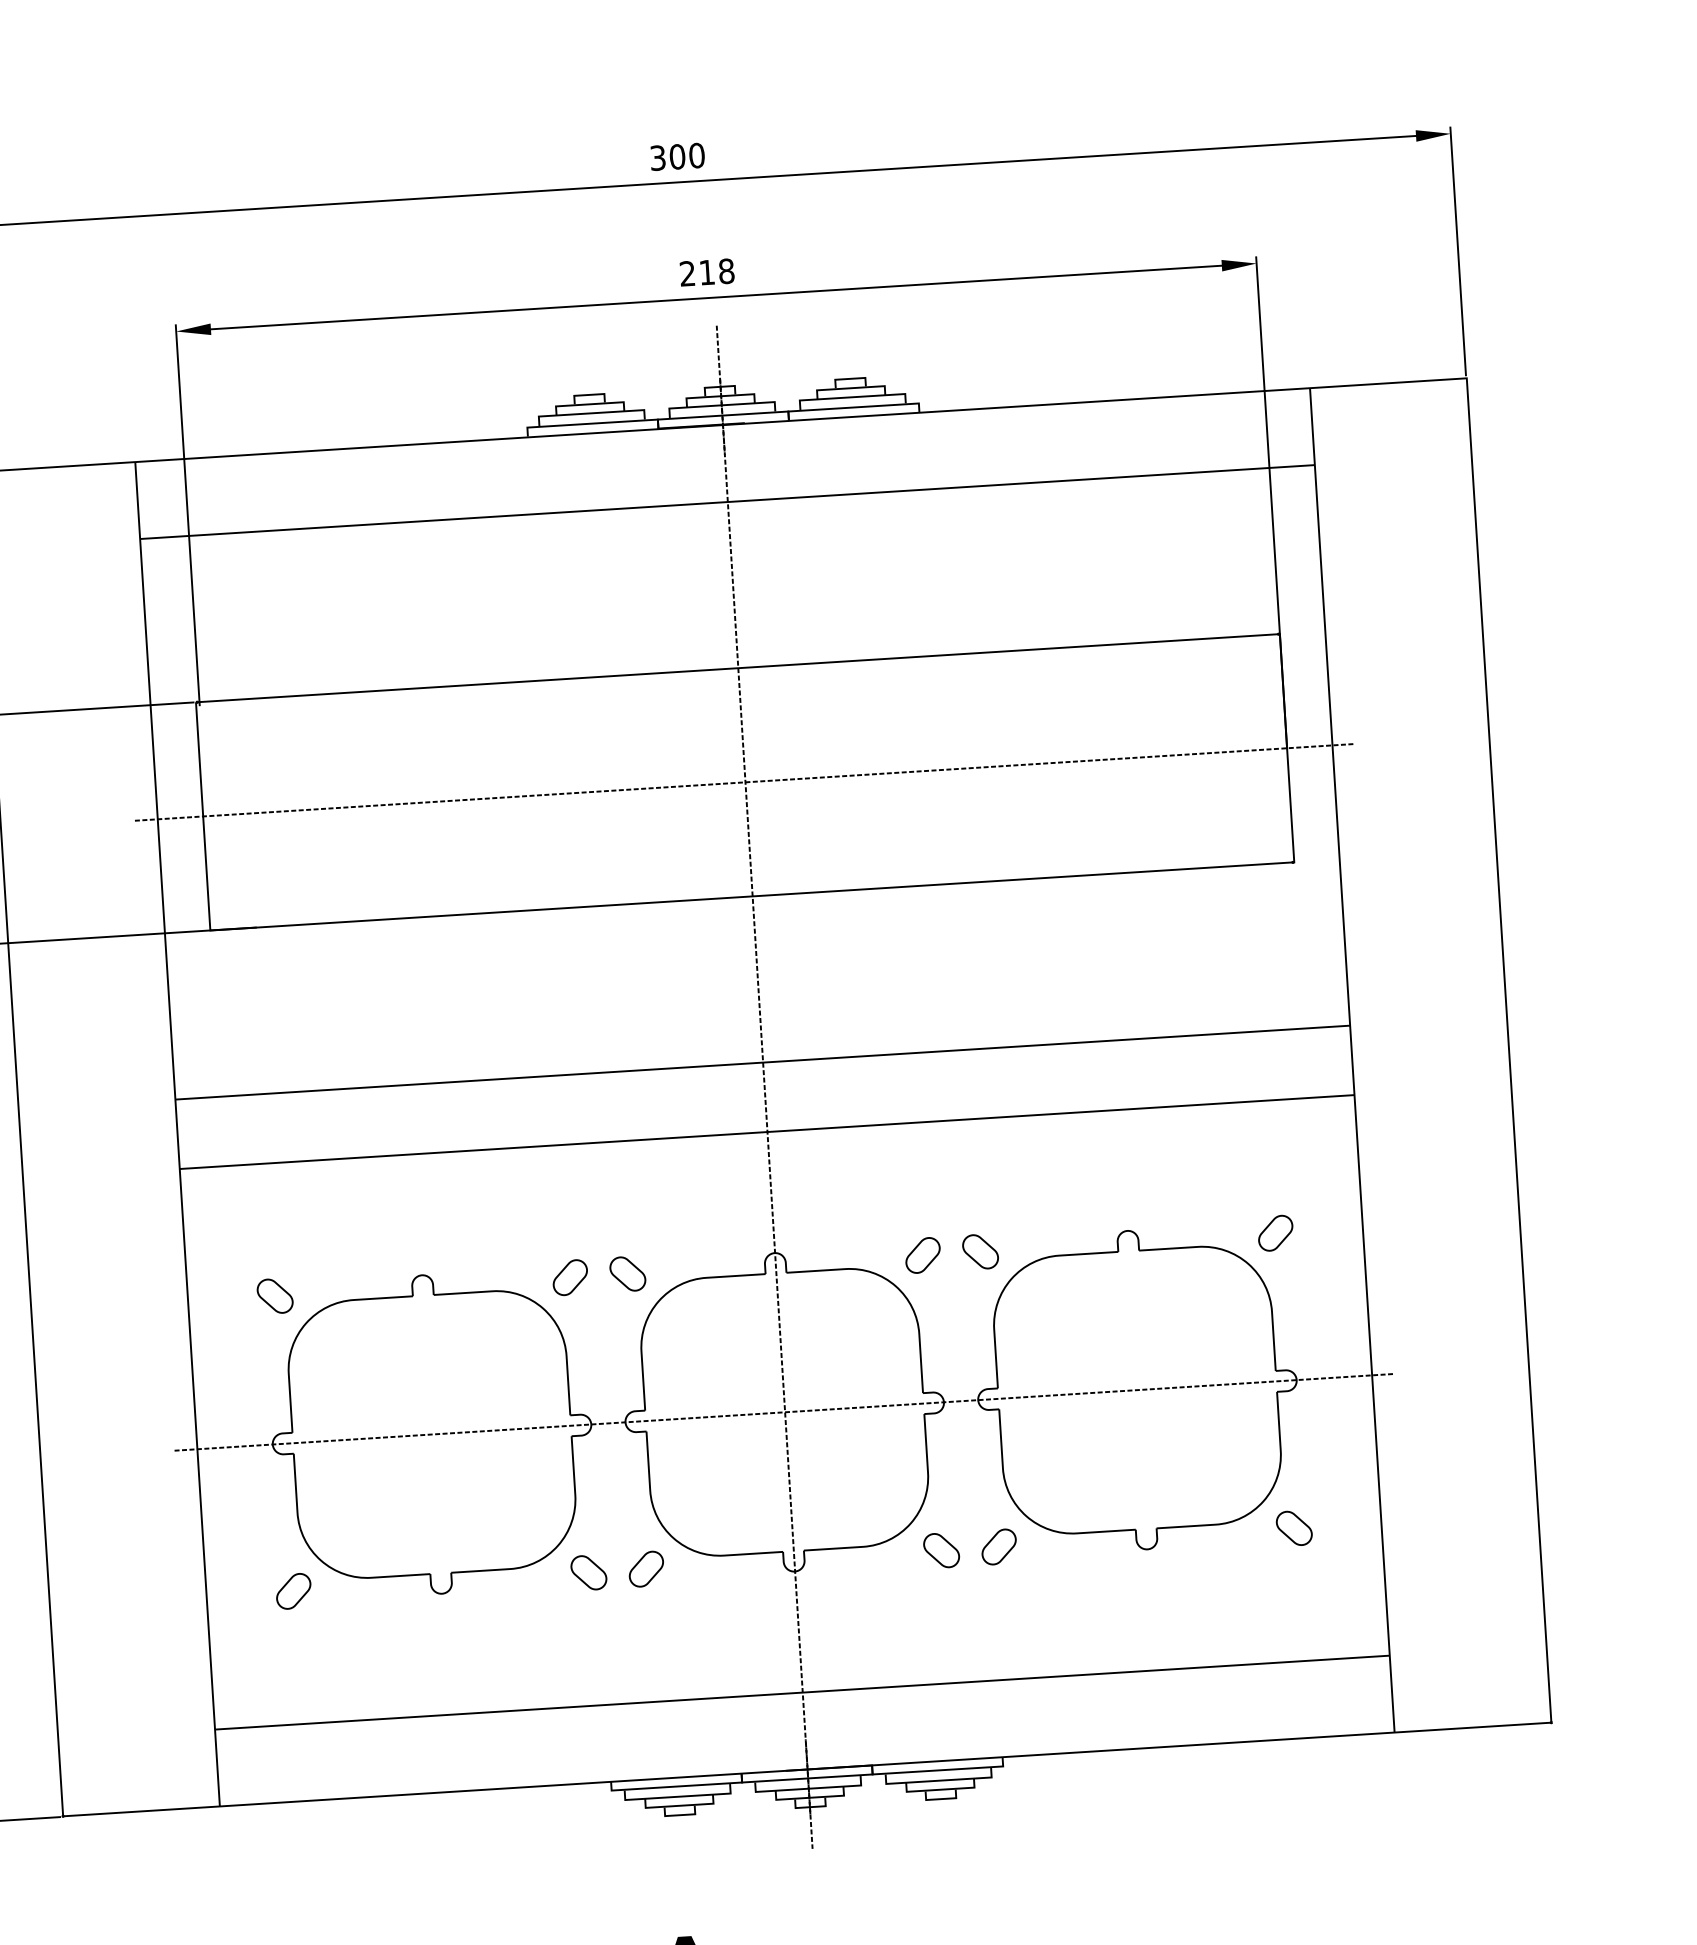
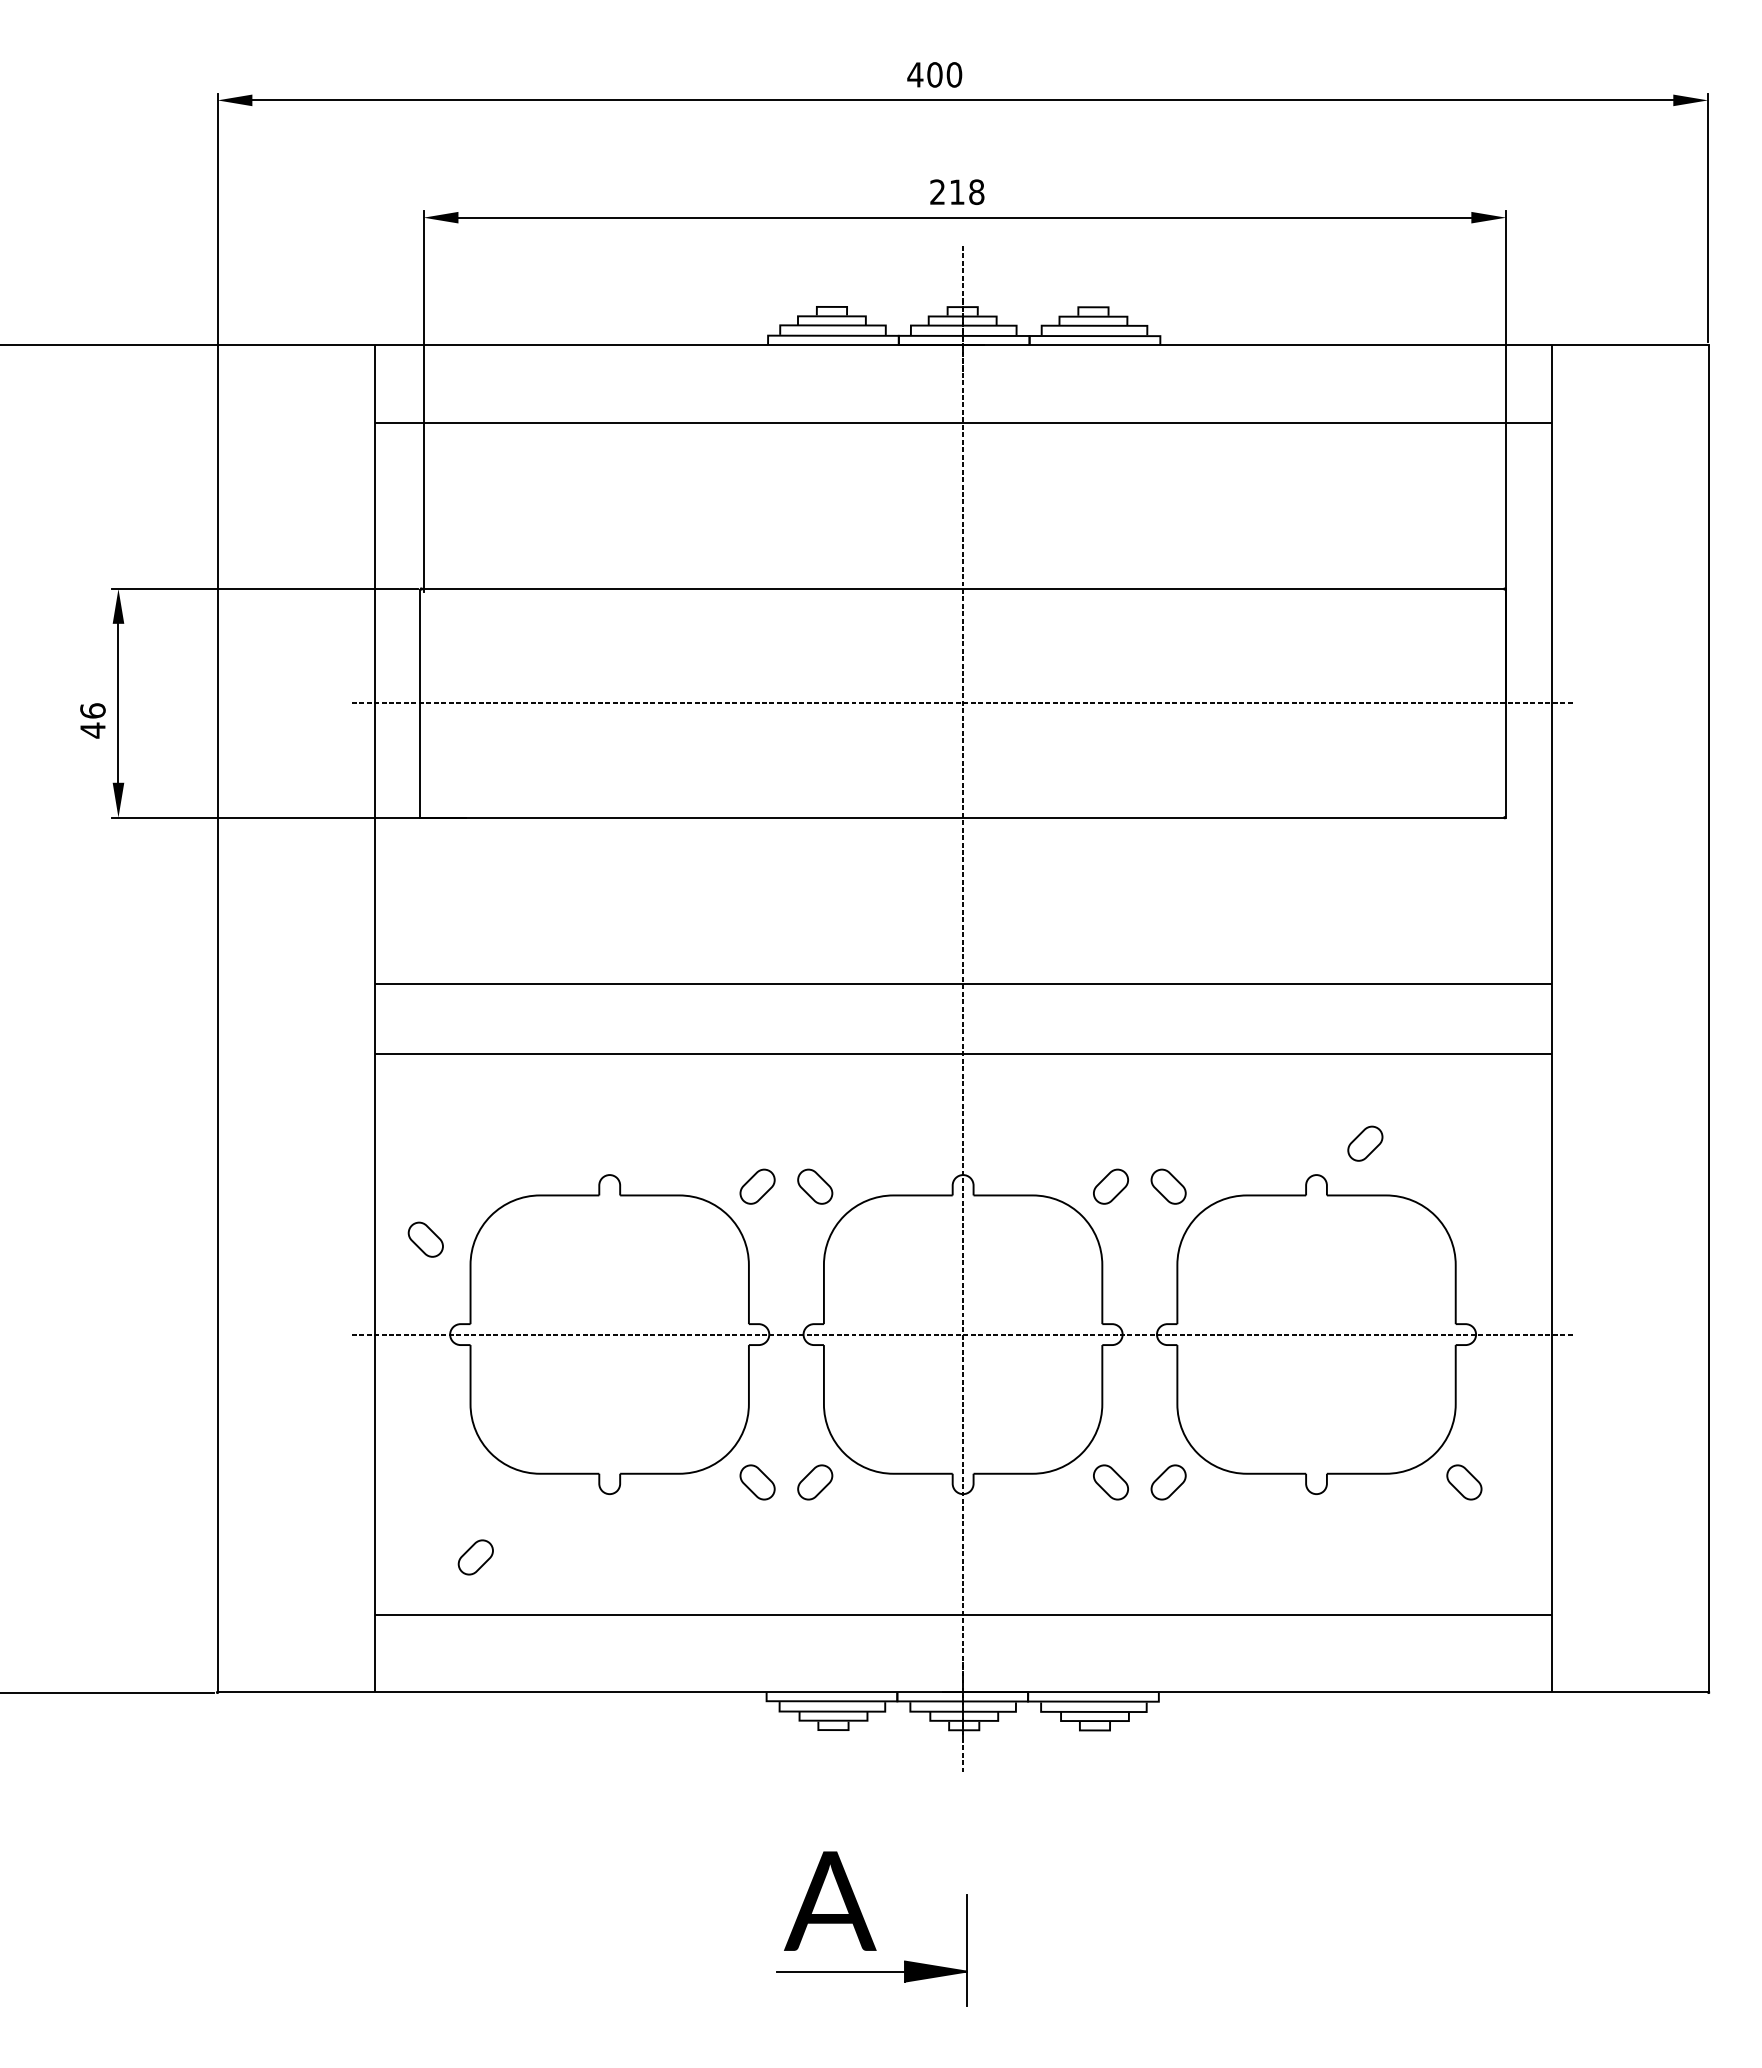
text: (658, 157) -> (915, 74), 300 -> 400
part: (1275, 1233) -> (1365, 1143), moved
part: (274, 1296) -> (425, 1239), moved
part: (293, 1591) -> (475, 1557), moved

